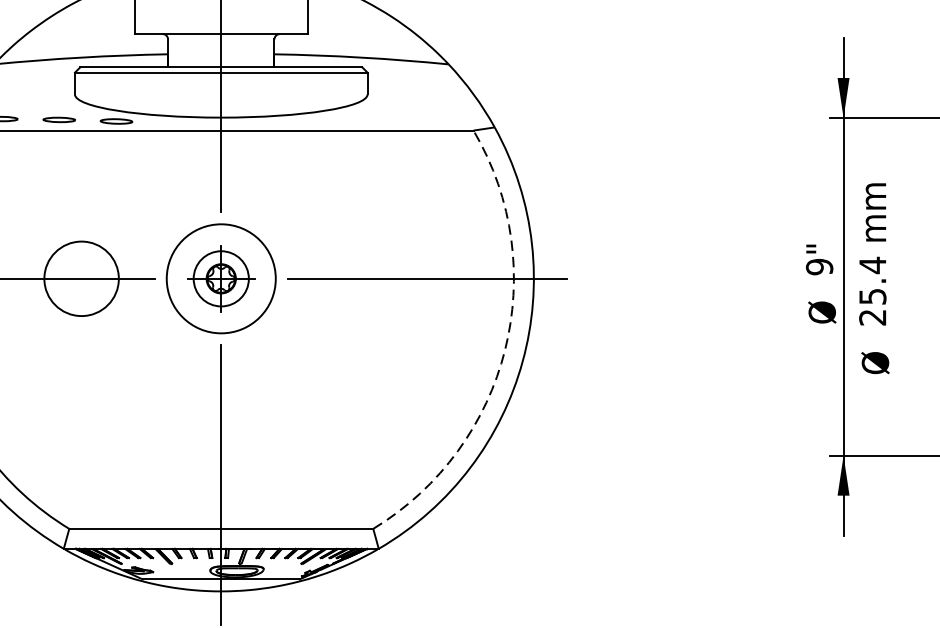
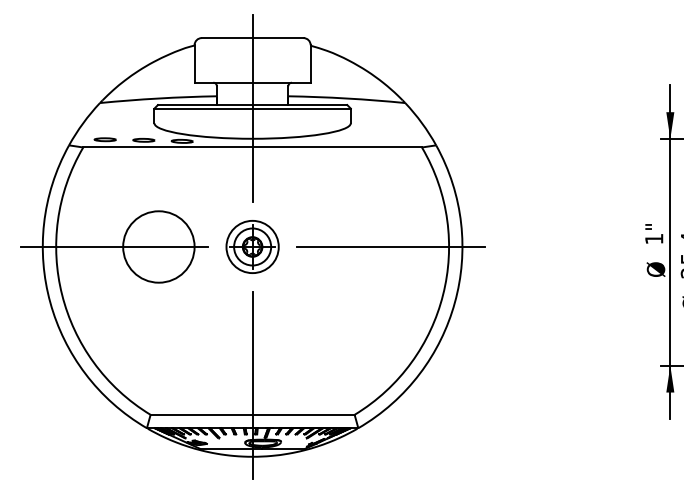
text: (819, 266) -> (654, 238), 9" -> 1"
circle: (81, 278) -> (158, 246), size x1.43
circle: (221, 278) -> (252, 246), size x0.71
arc: (505, 349) -> (443, 294), dashed -> solid

